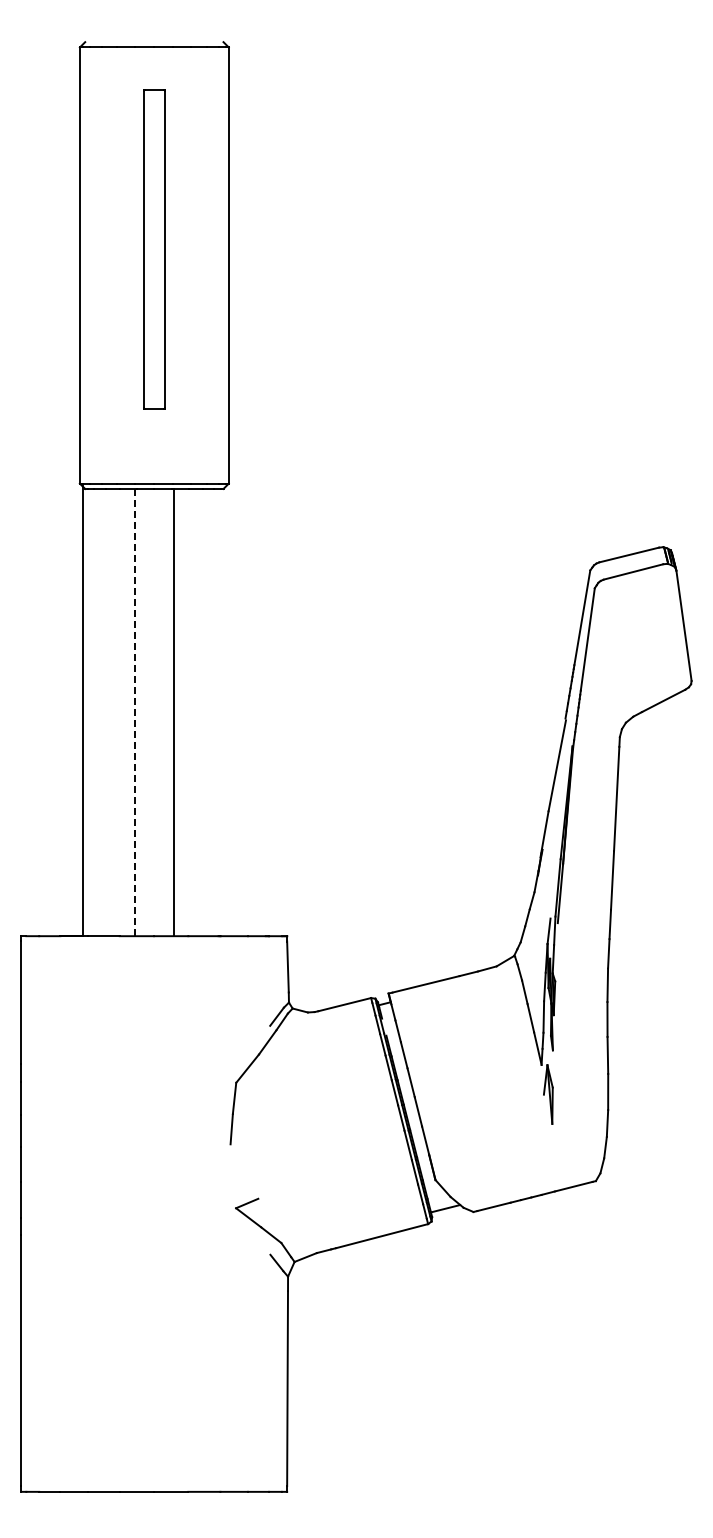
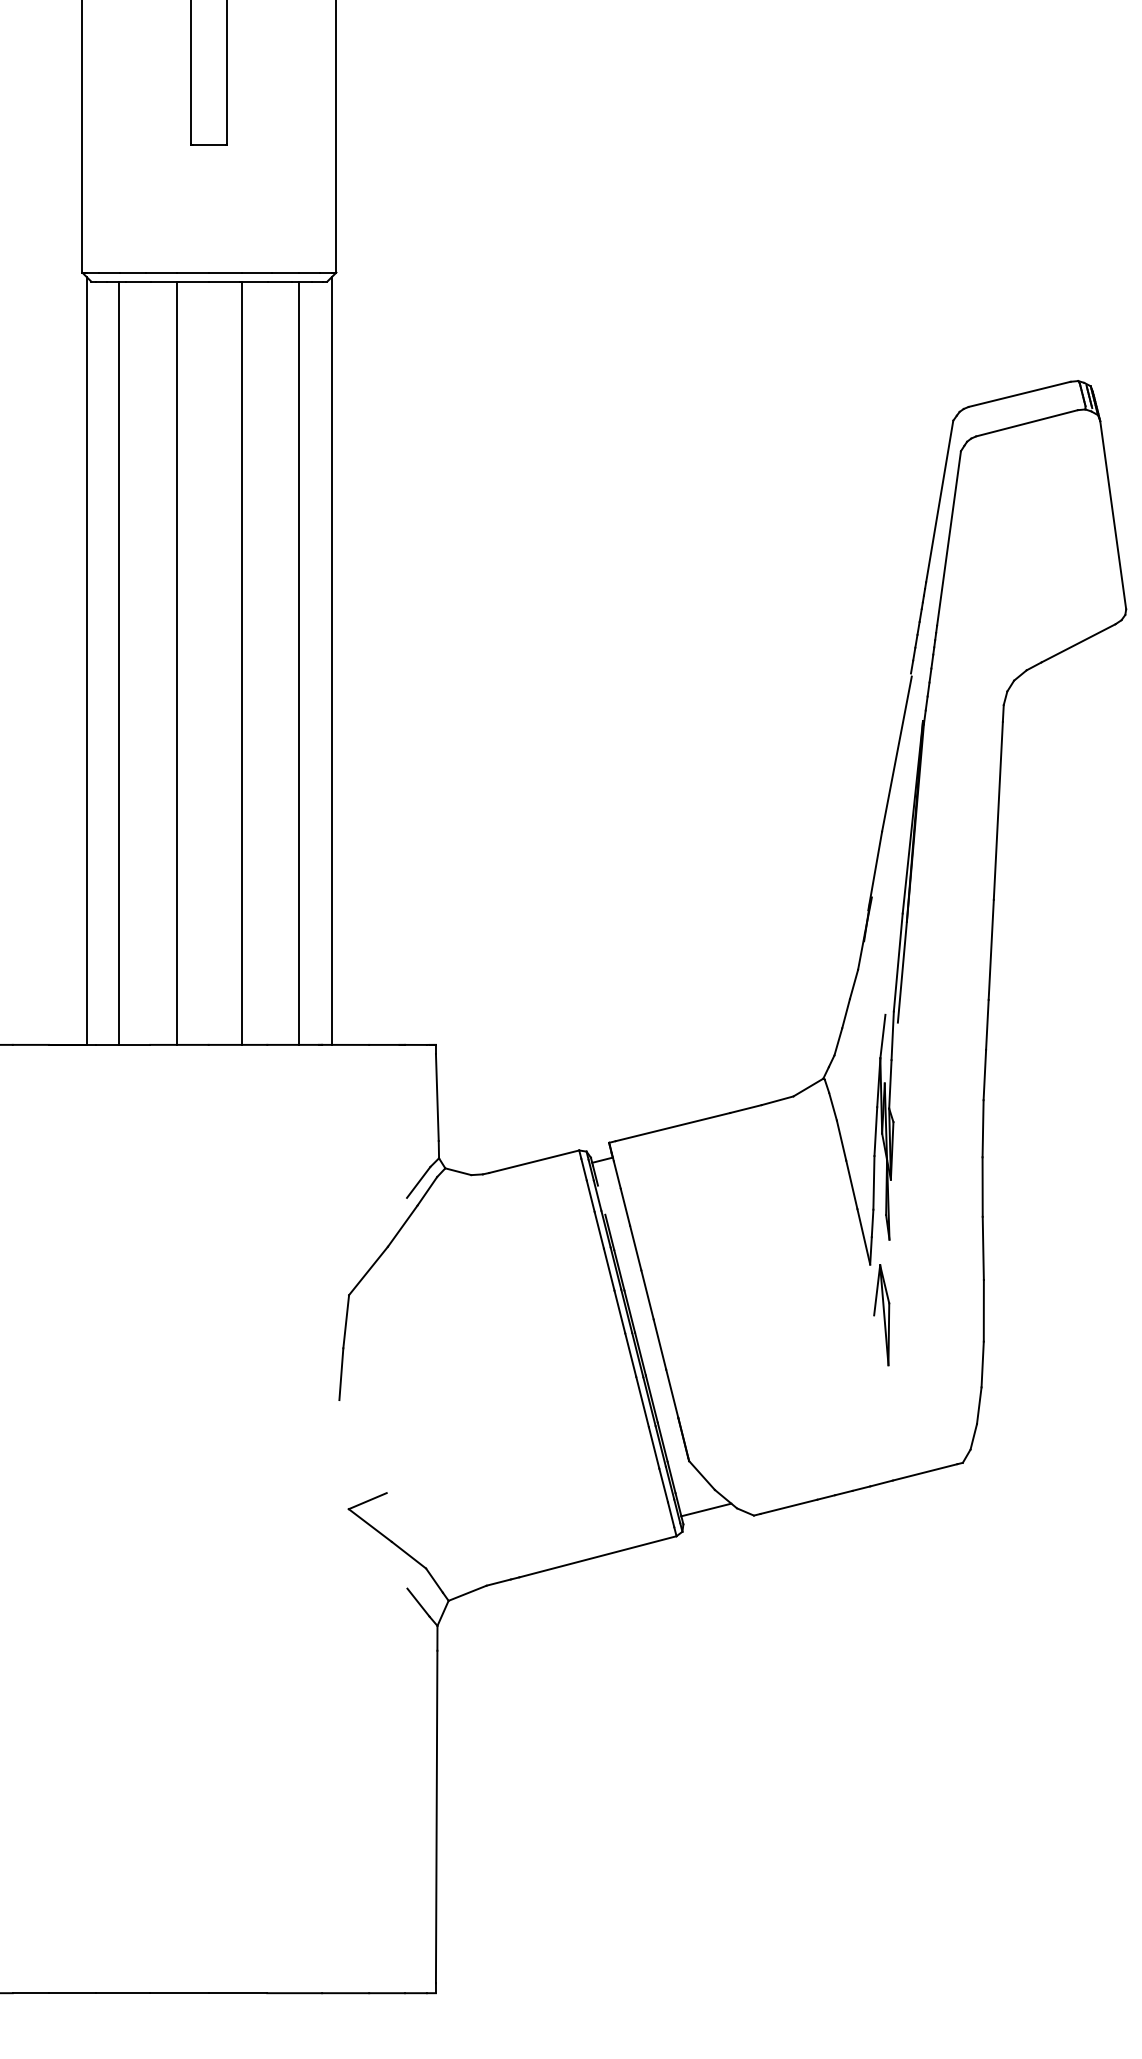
line: (226, 711) -> (332, 661), added
line: (101, 712) -> (119, 663), added
line: (135, 712) -> (177, 663), dashed -> solid
line: (207, 712) -> (300, 663), added

